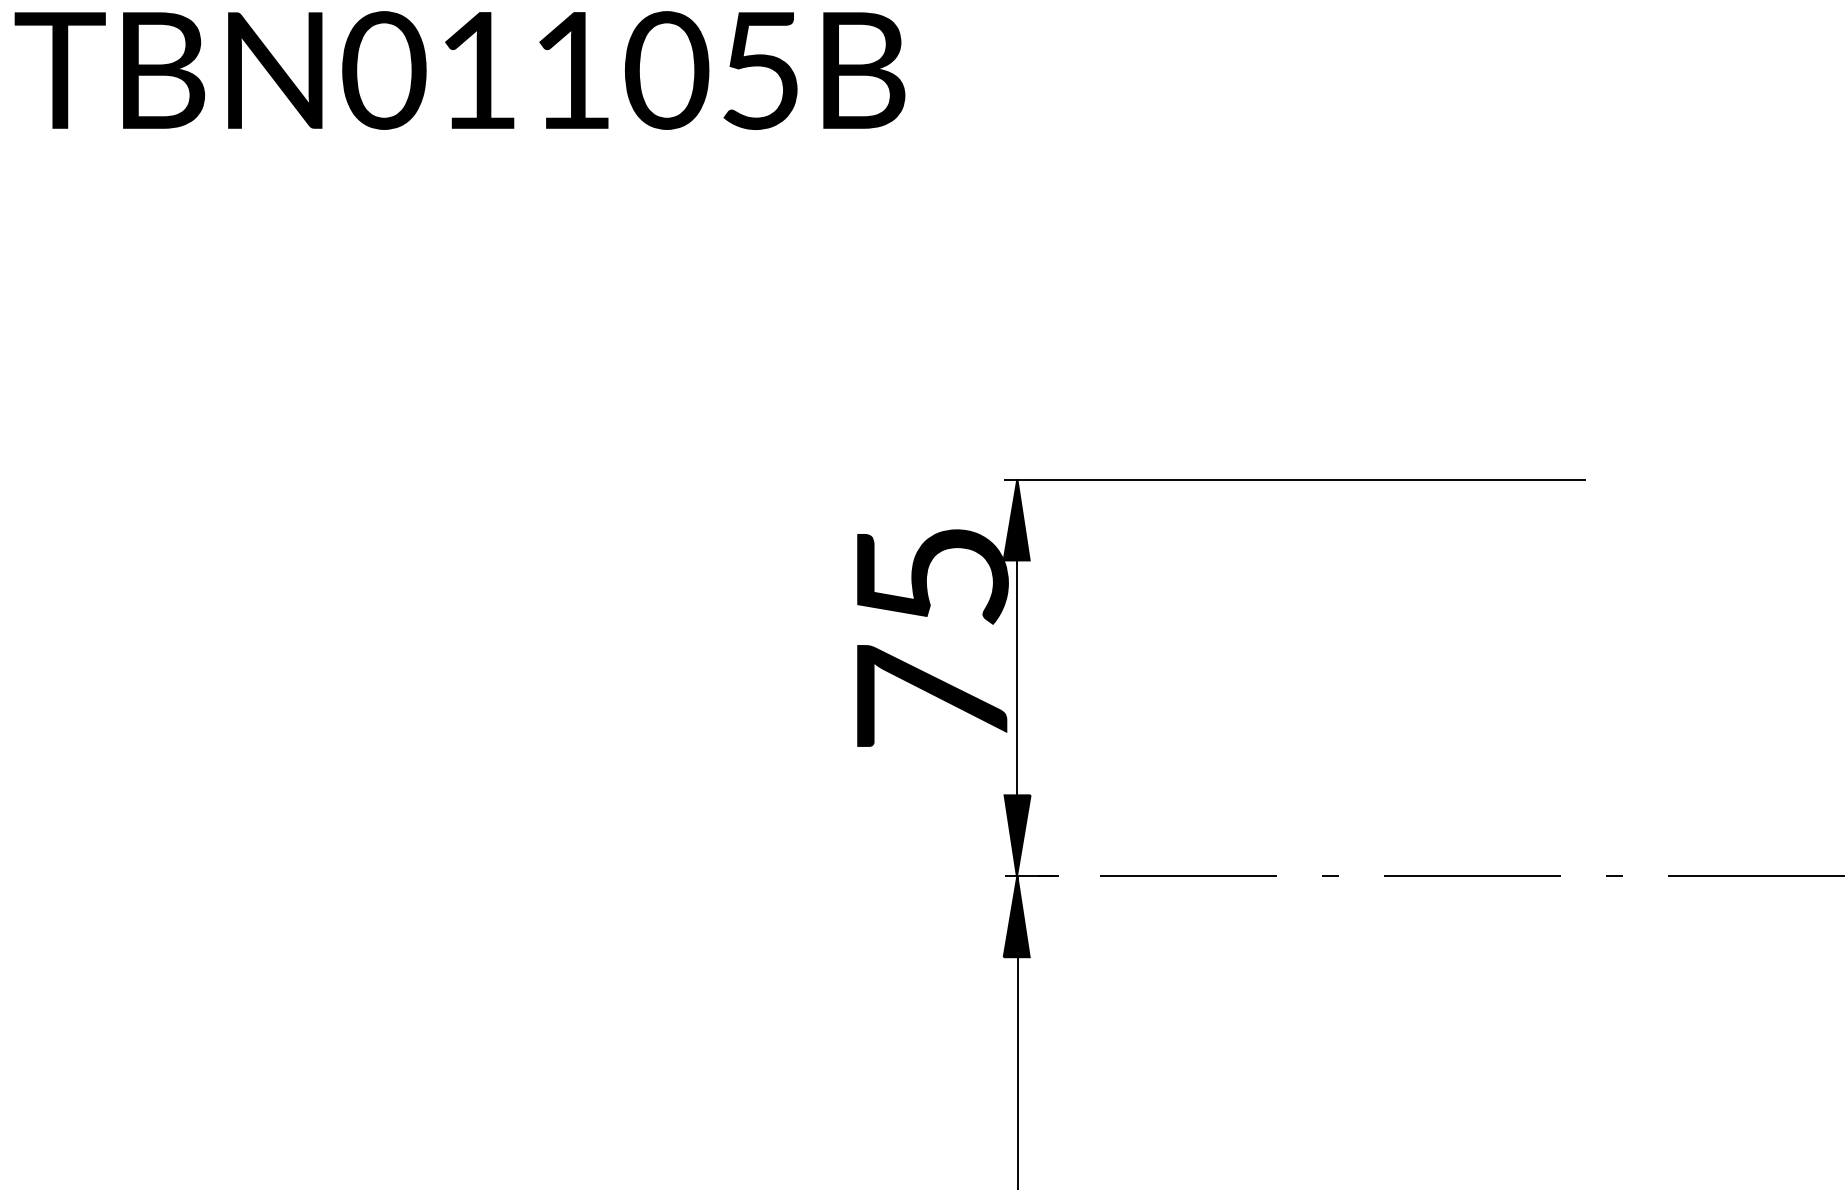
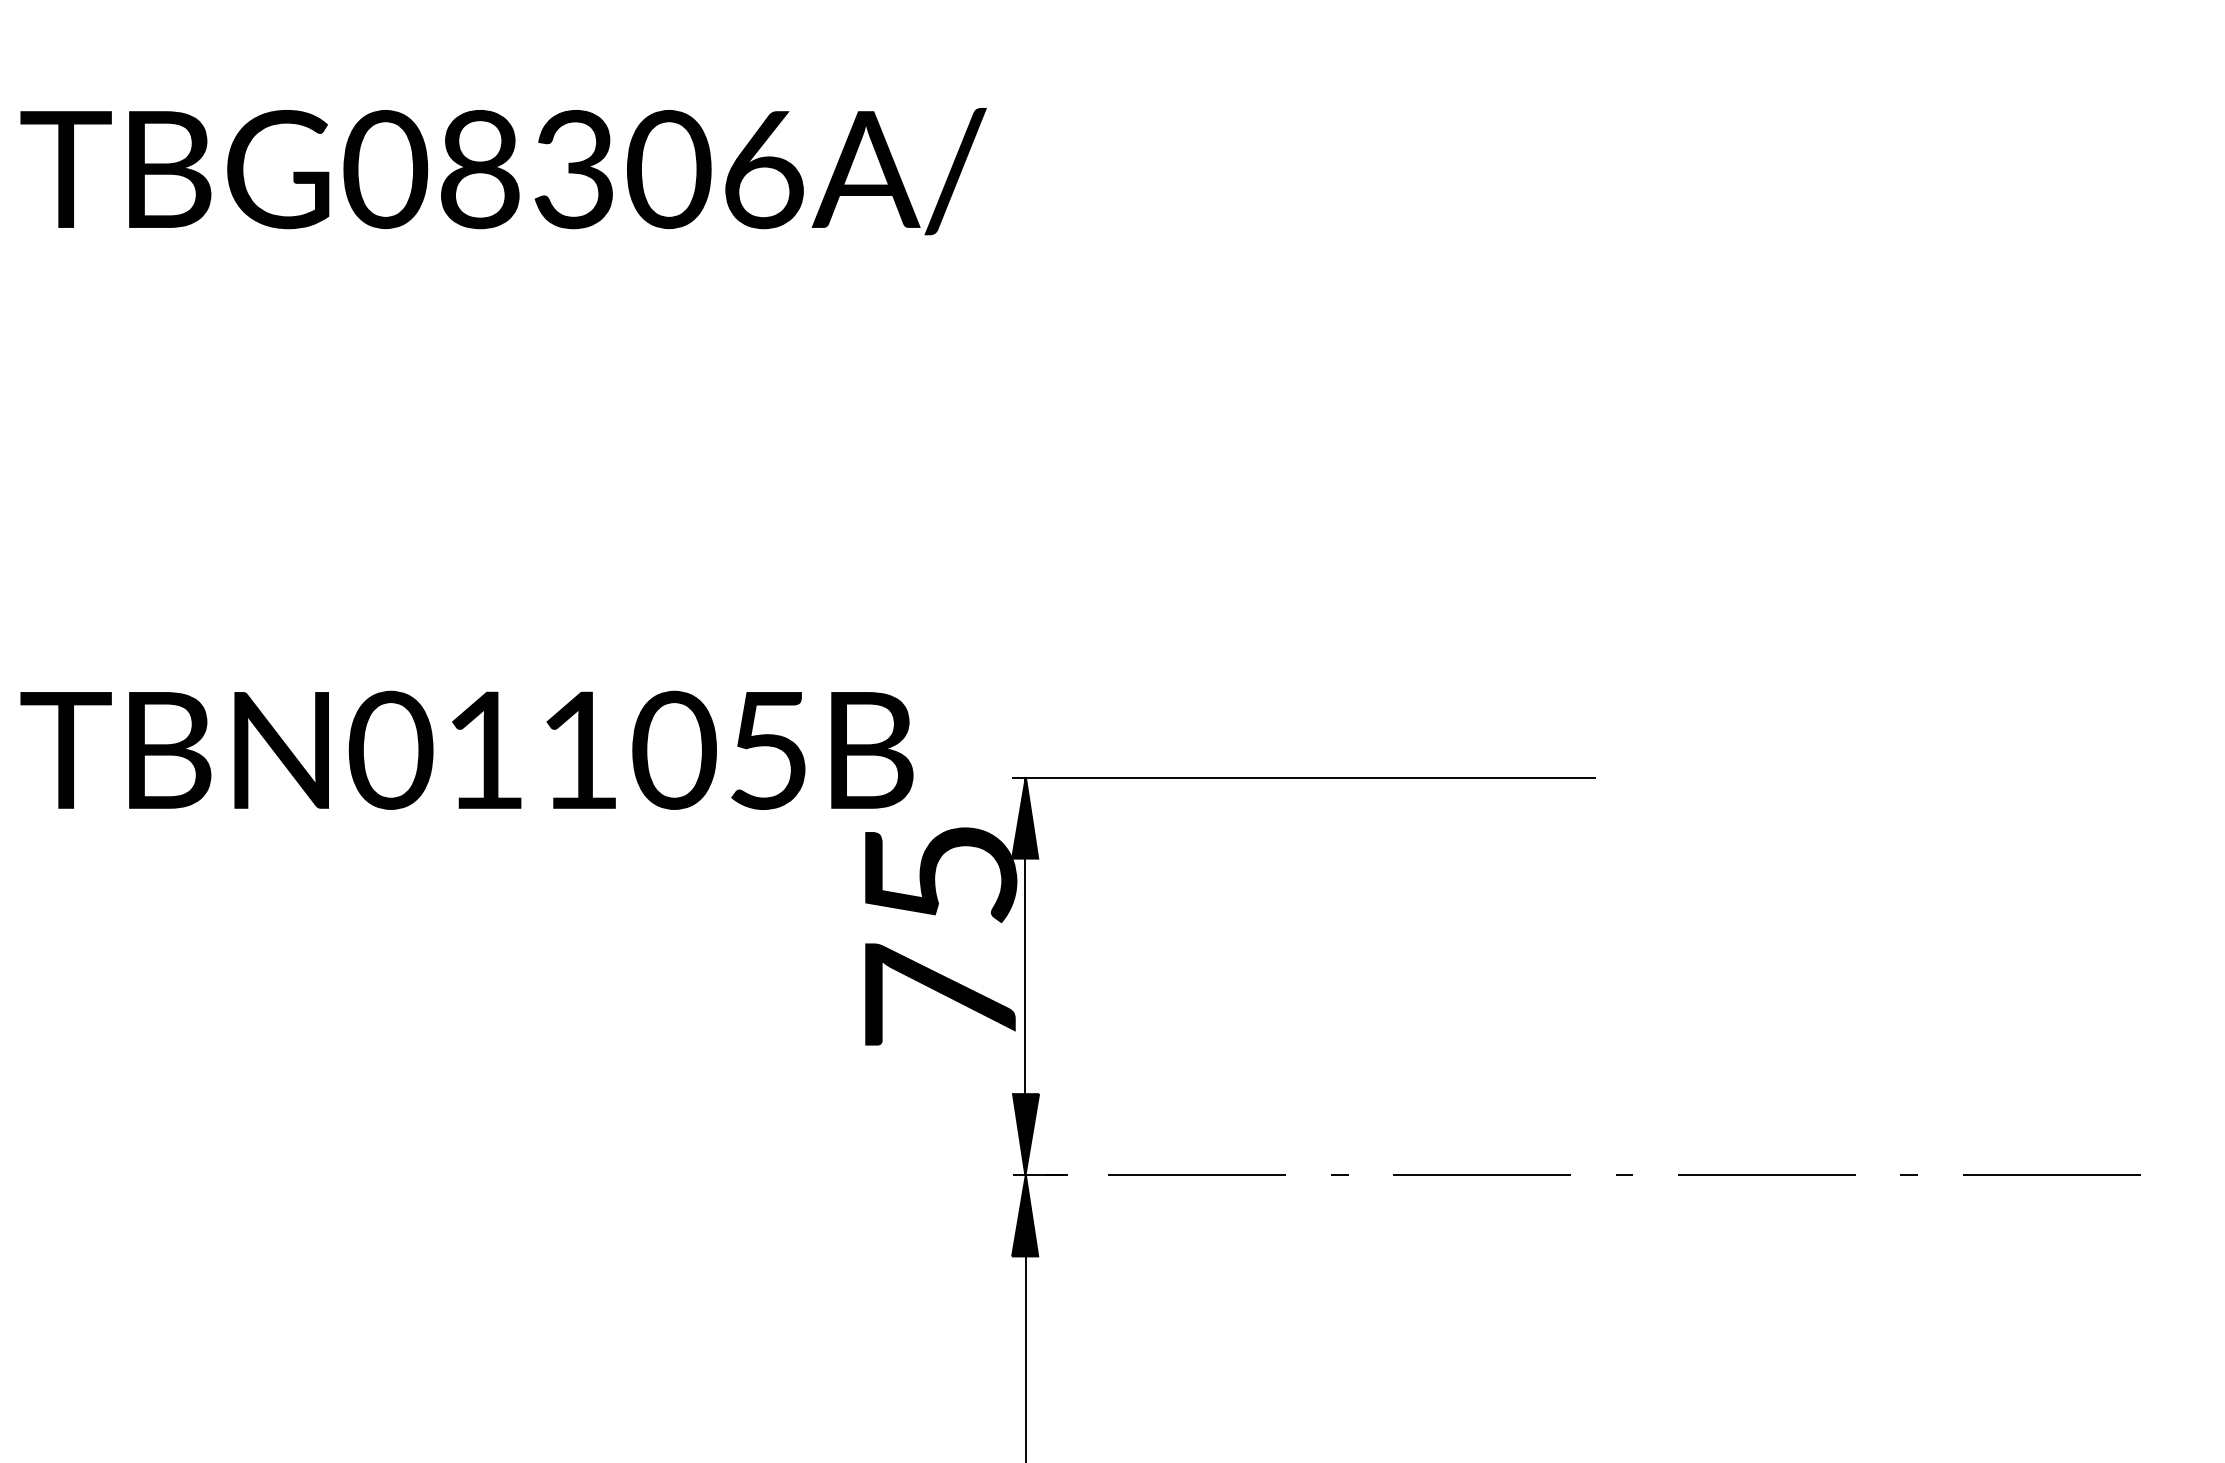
text: (459, 69) -> (466, 749), moved

